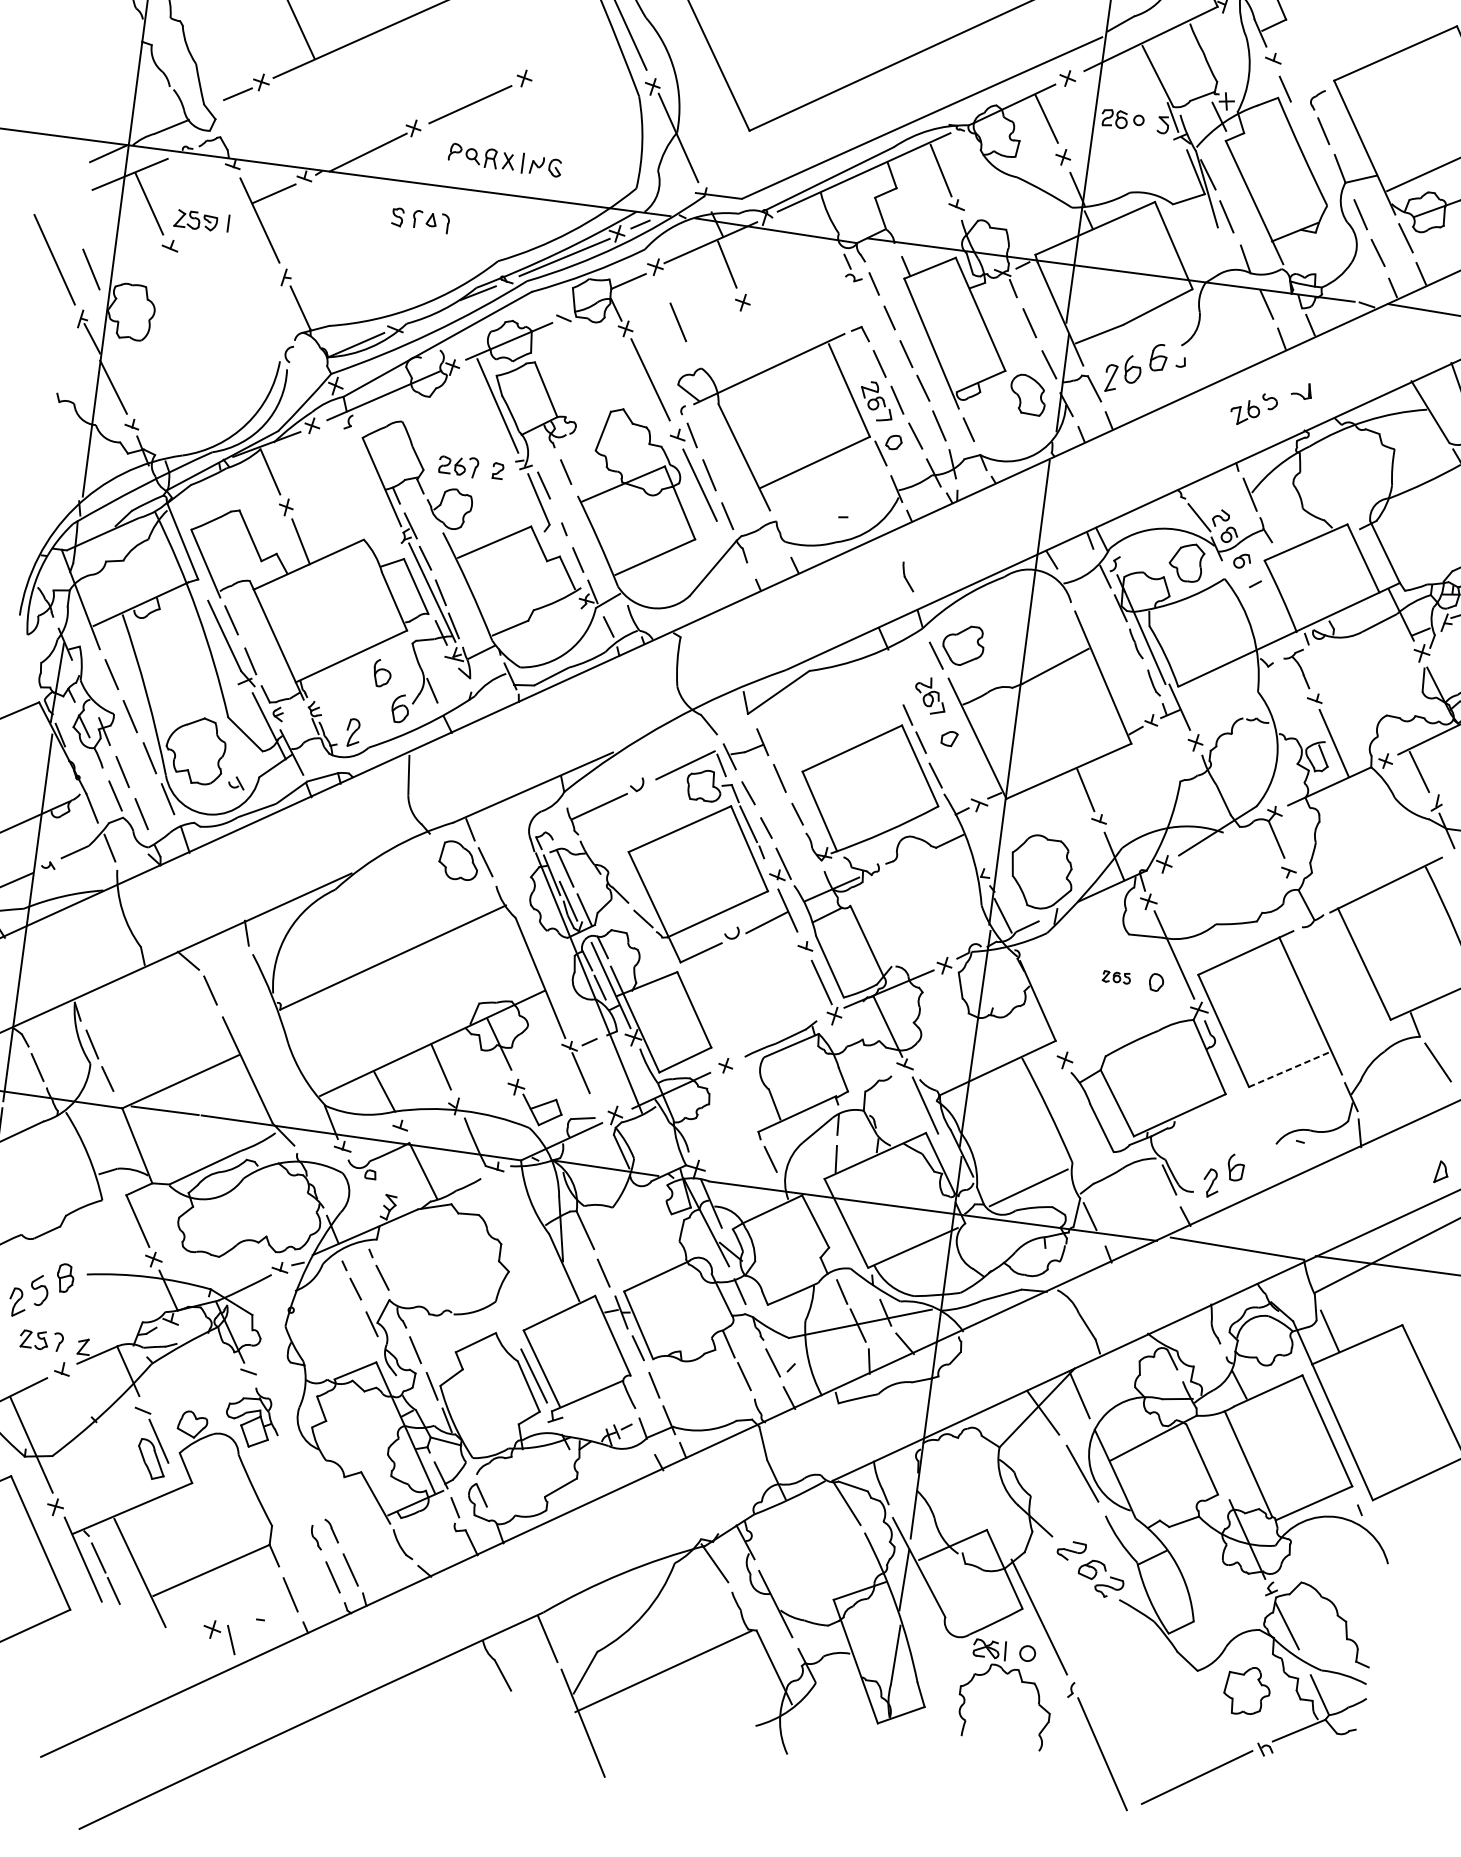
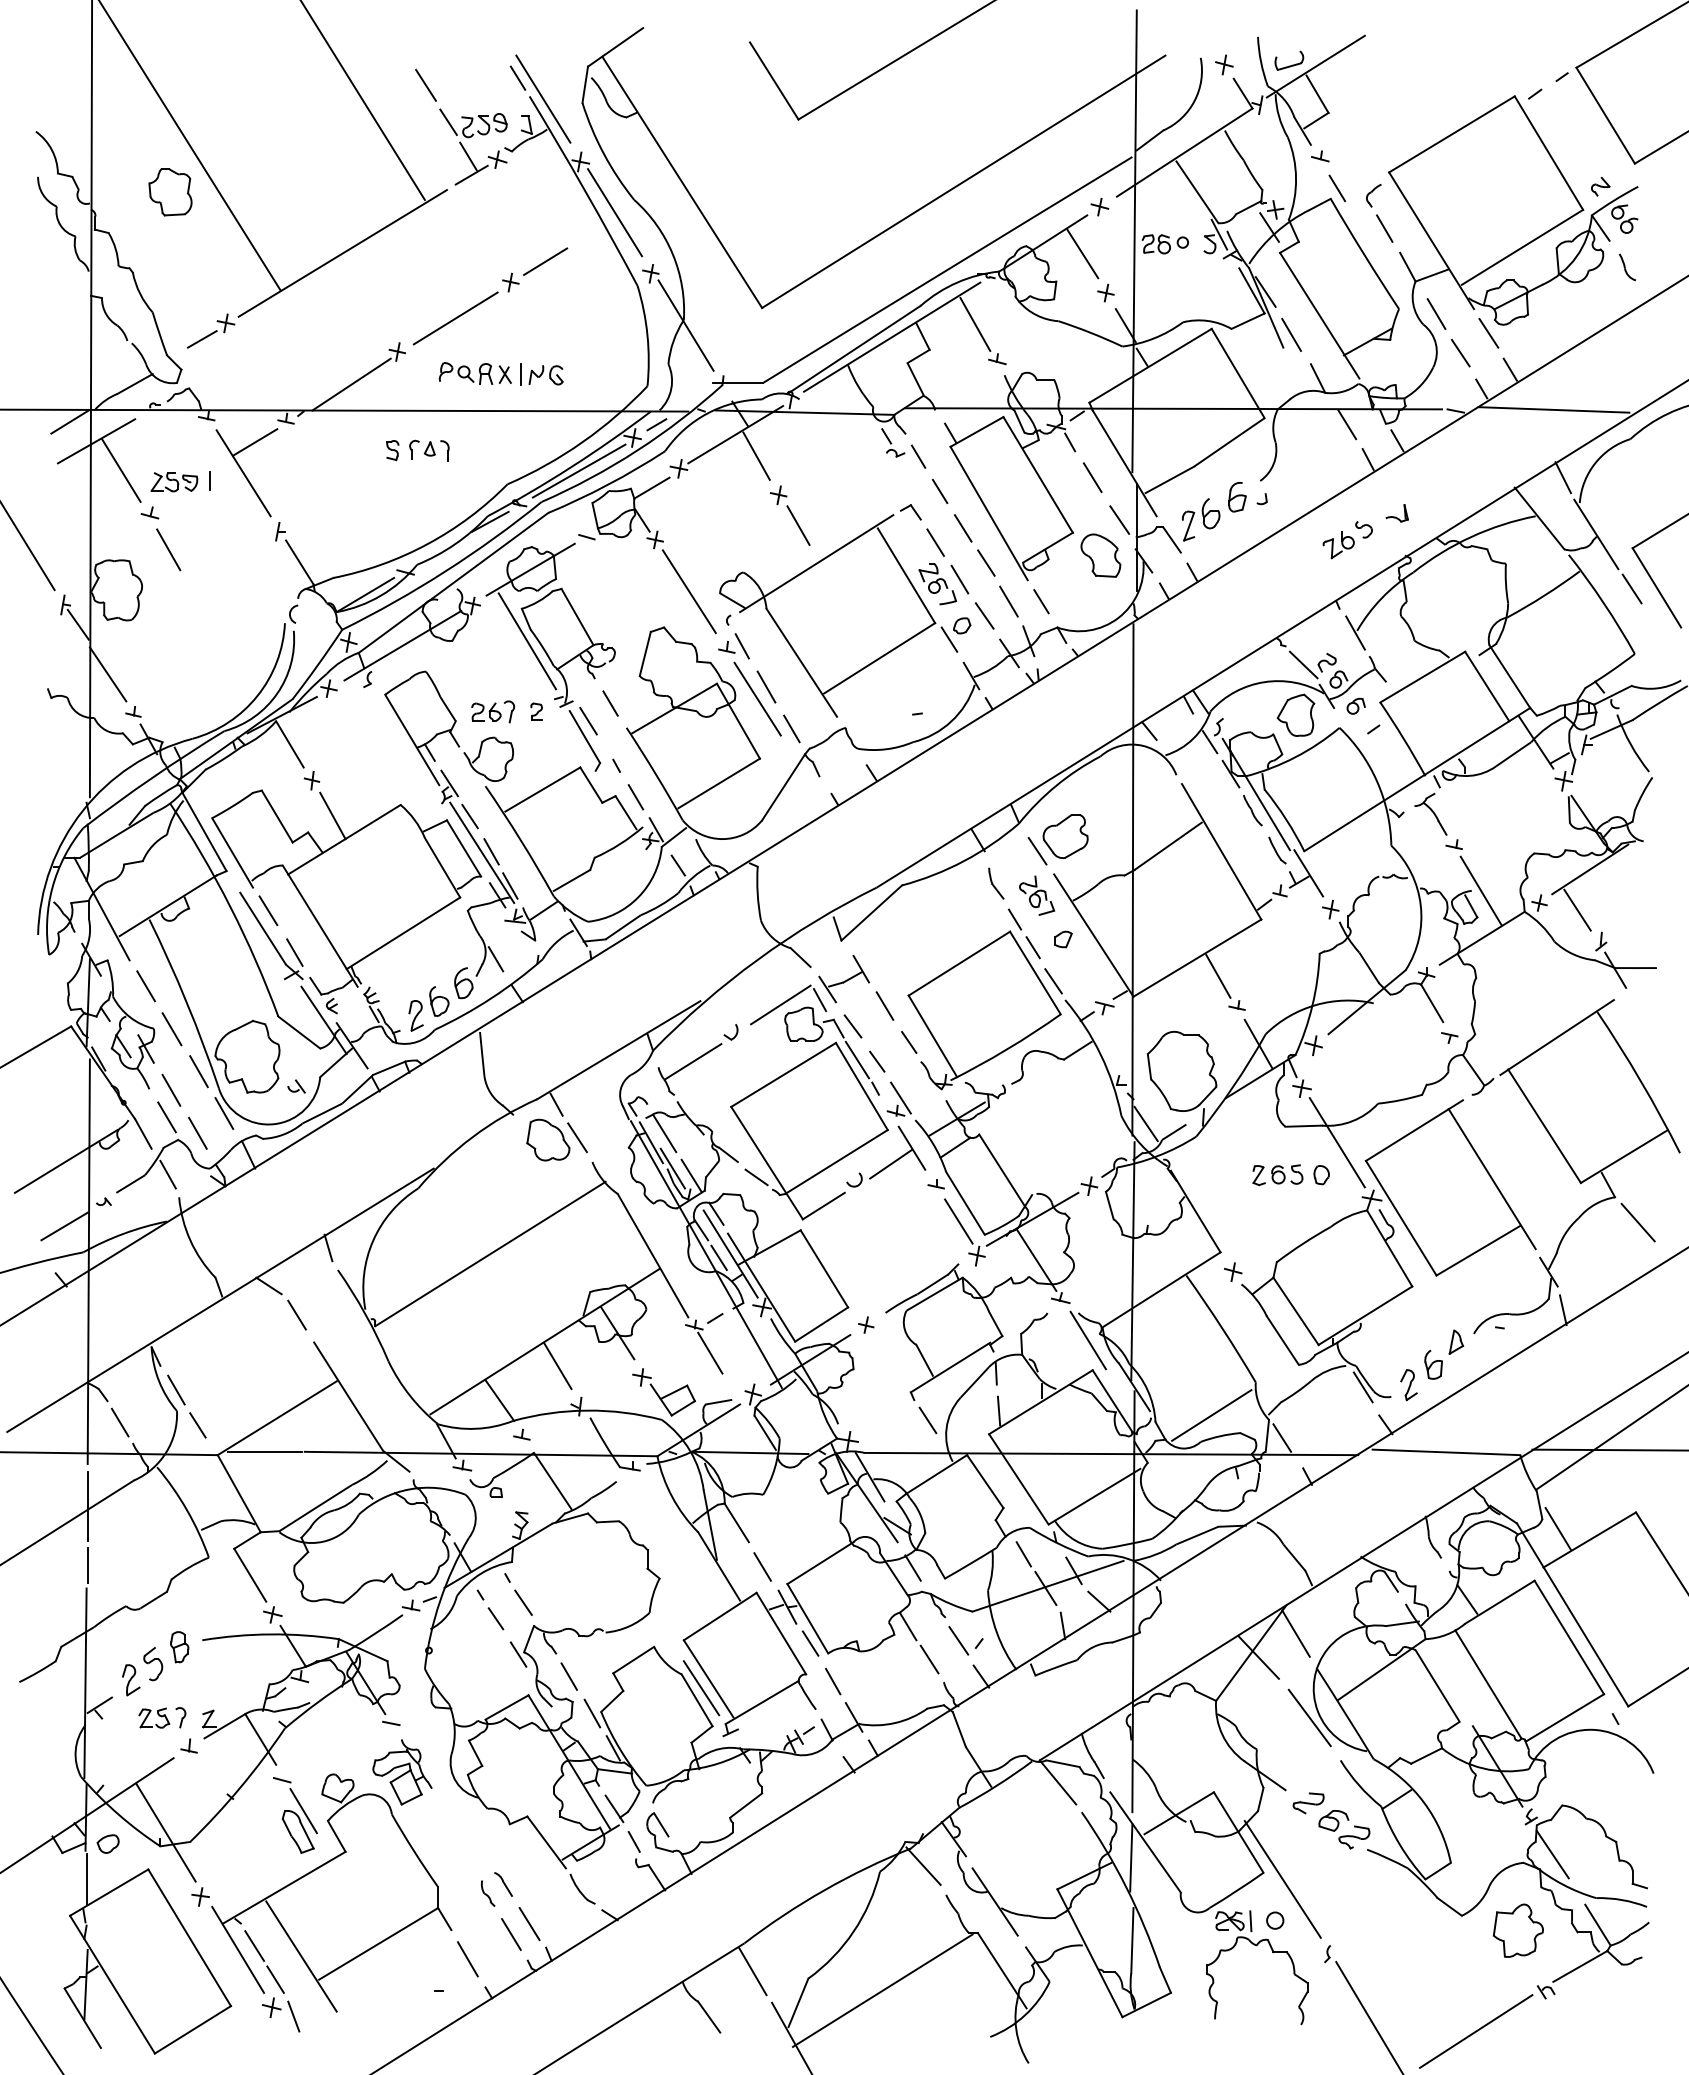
line: (558, 63) -> (545, 261), added
line: (91, 269) -> (168, 549), moved
line: (678, 322) -> (798, 525), moved
part: (908, 576) -> (996, 883), moved
part: (382, 673) -> (439, 1001), moved
part: (1116, 977) -> (1277, 1175), size x1.67
line: (1289, 1069) -> (1478, 1250), dashed -> solid
part: (1441, 1171) -> (1456, 1341), moved
part: (220, 1636) -> (281, 2014), moved

